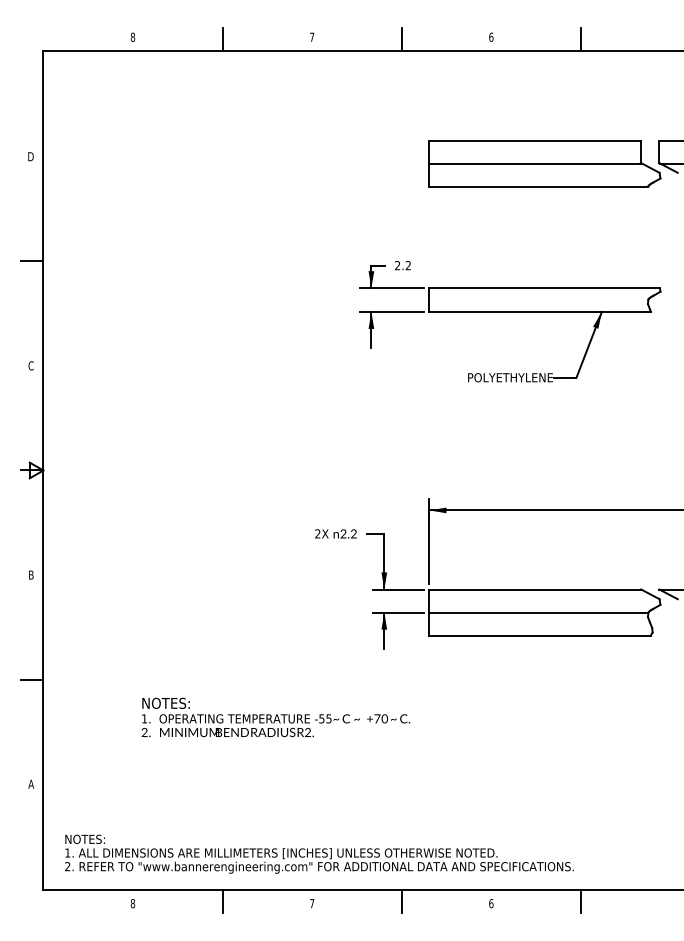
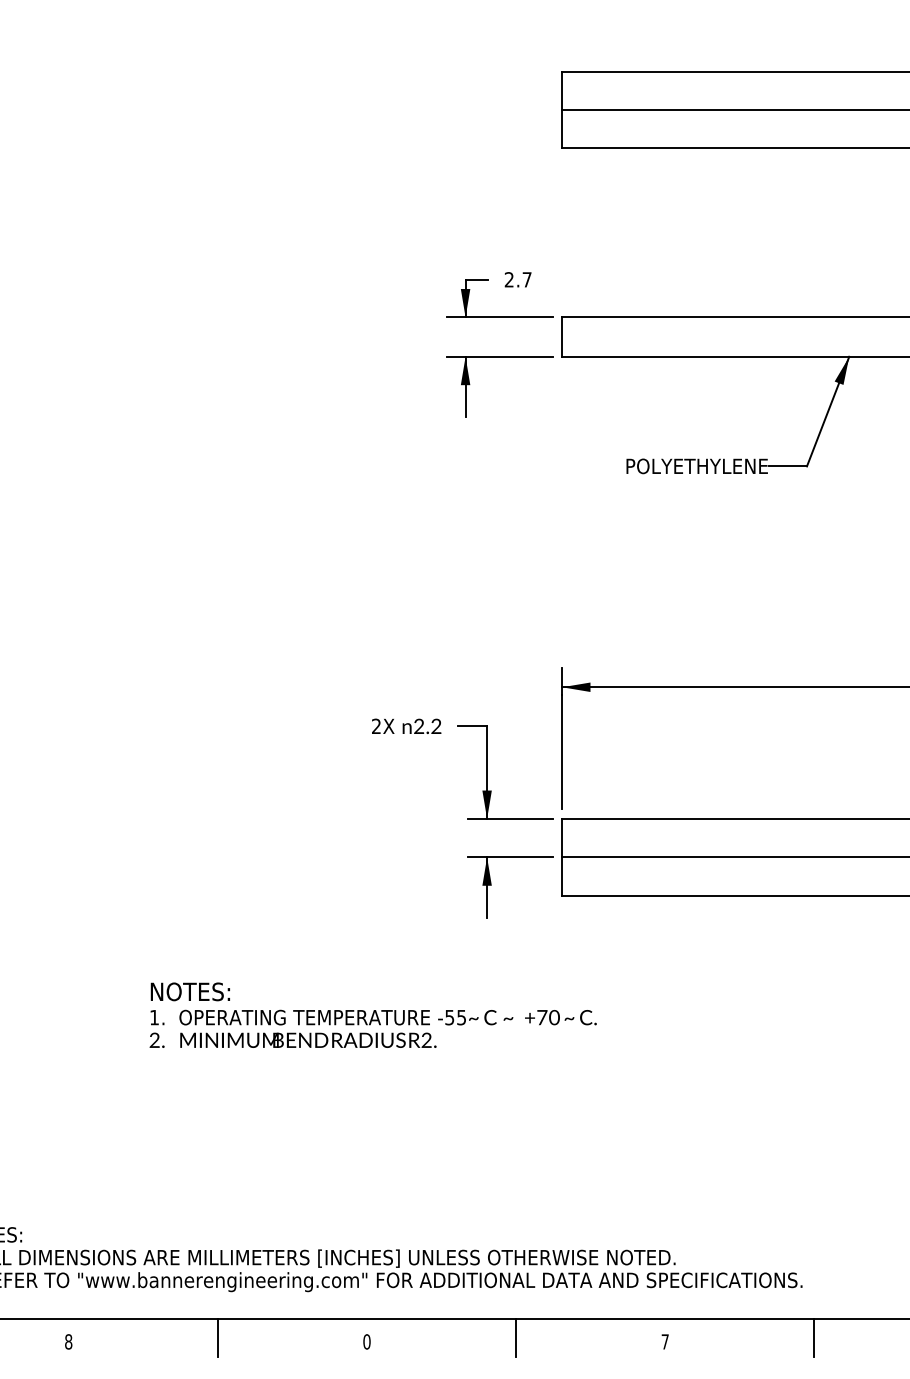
text: (407, 265) -> (525, 279), 2.2 -> 2.7
text: (275, 717) -> (372, 1015), moved
text: (312, 903) -> (367, 1341), 7 -> 0
text: (491, 903) -> (665, 1341), 6 -> 7

